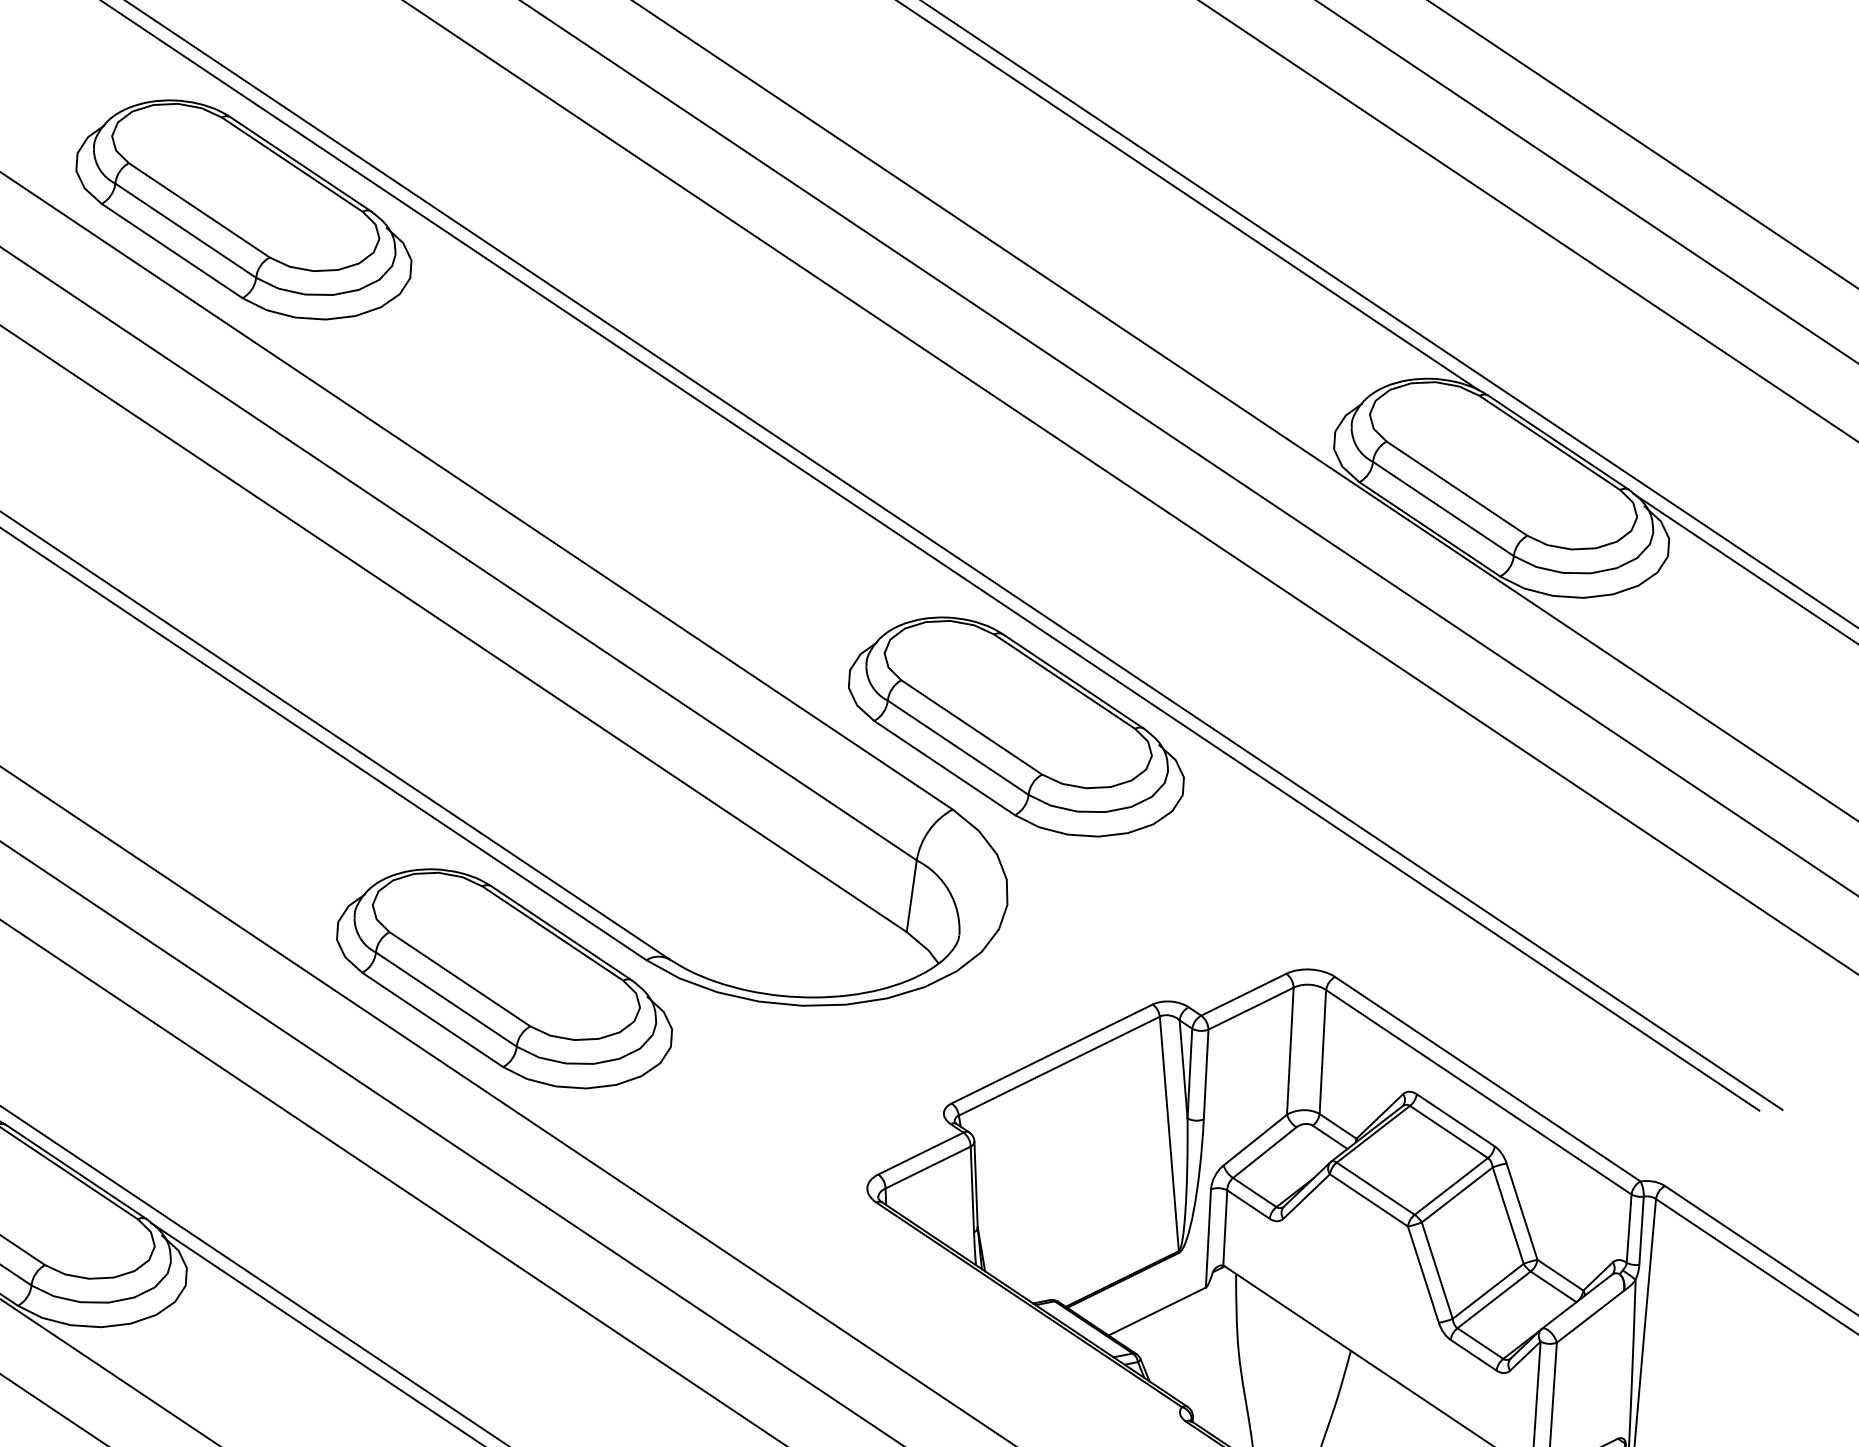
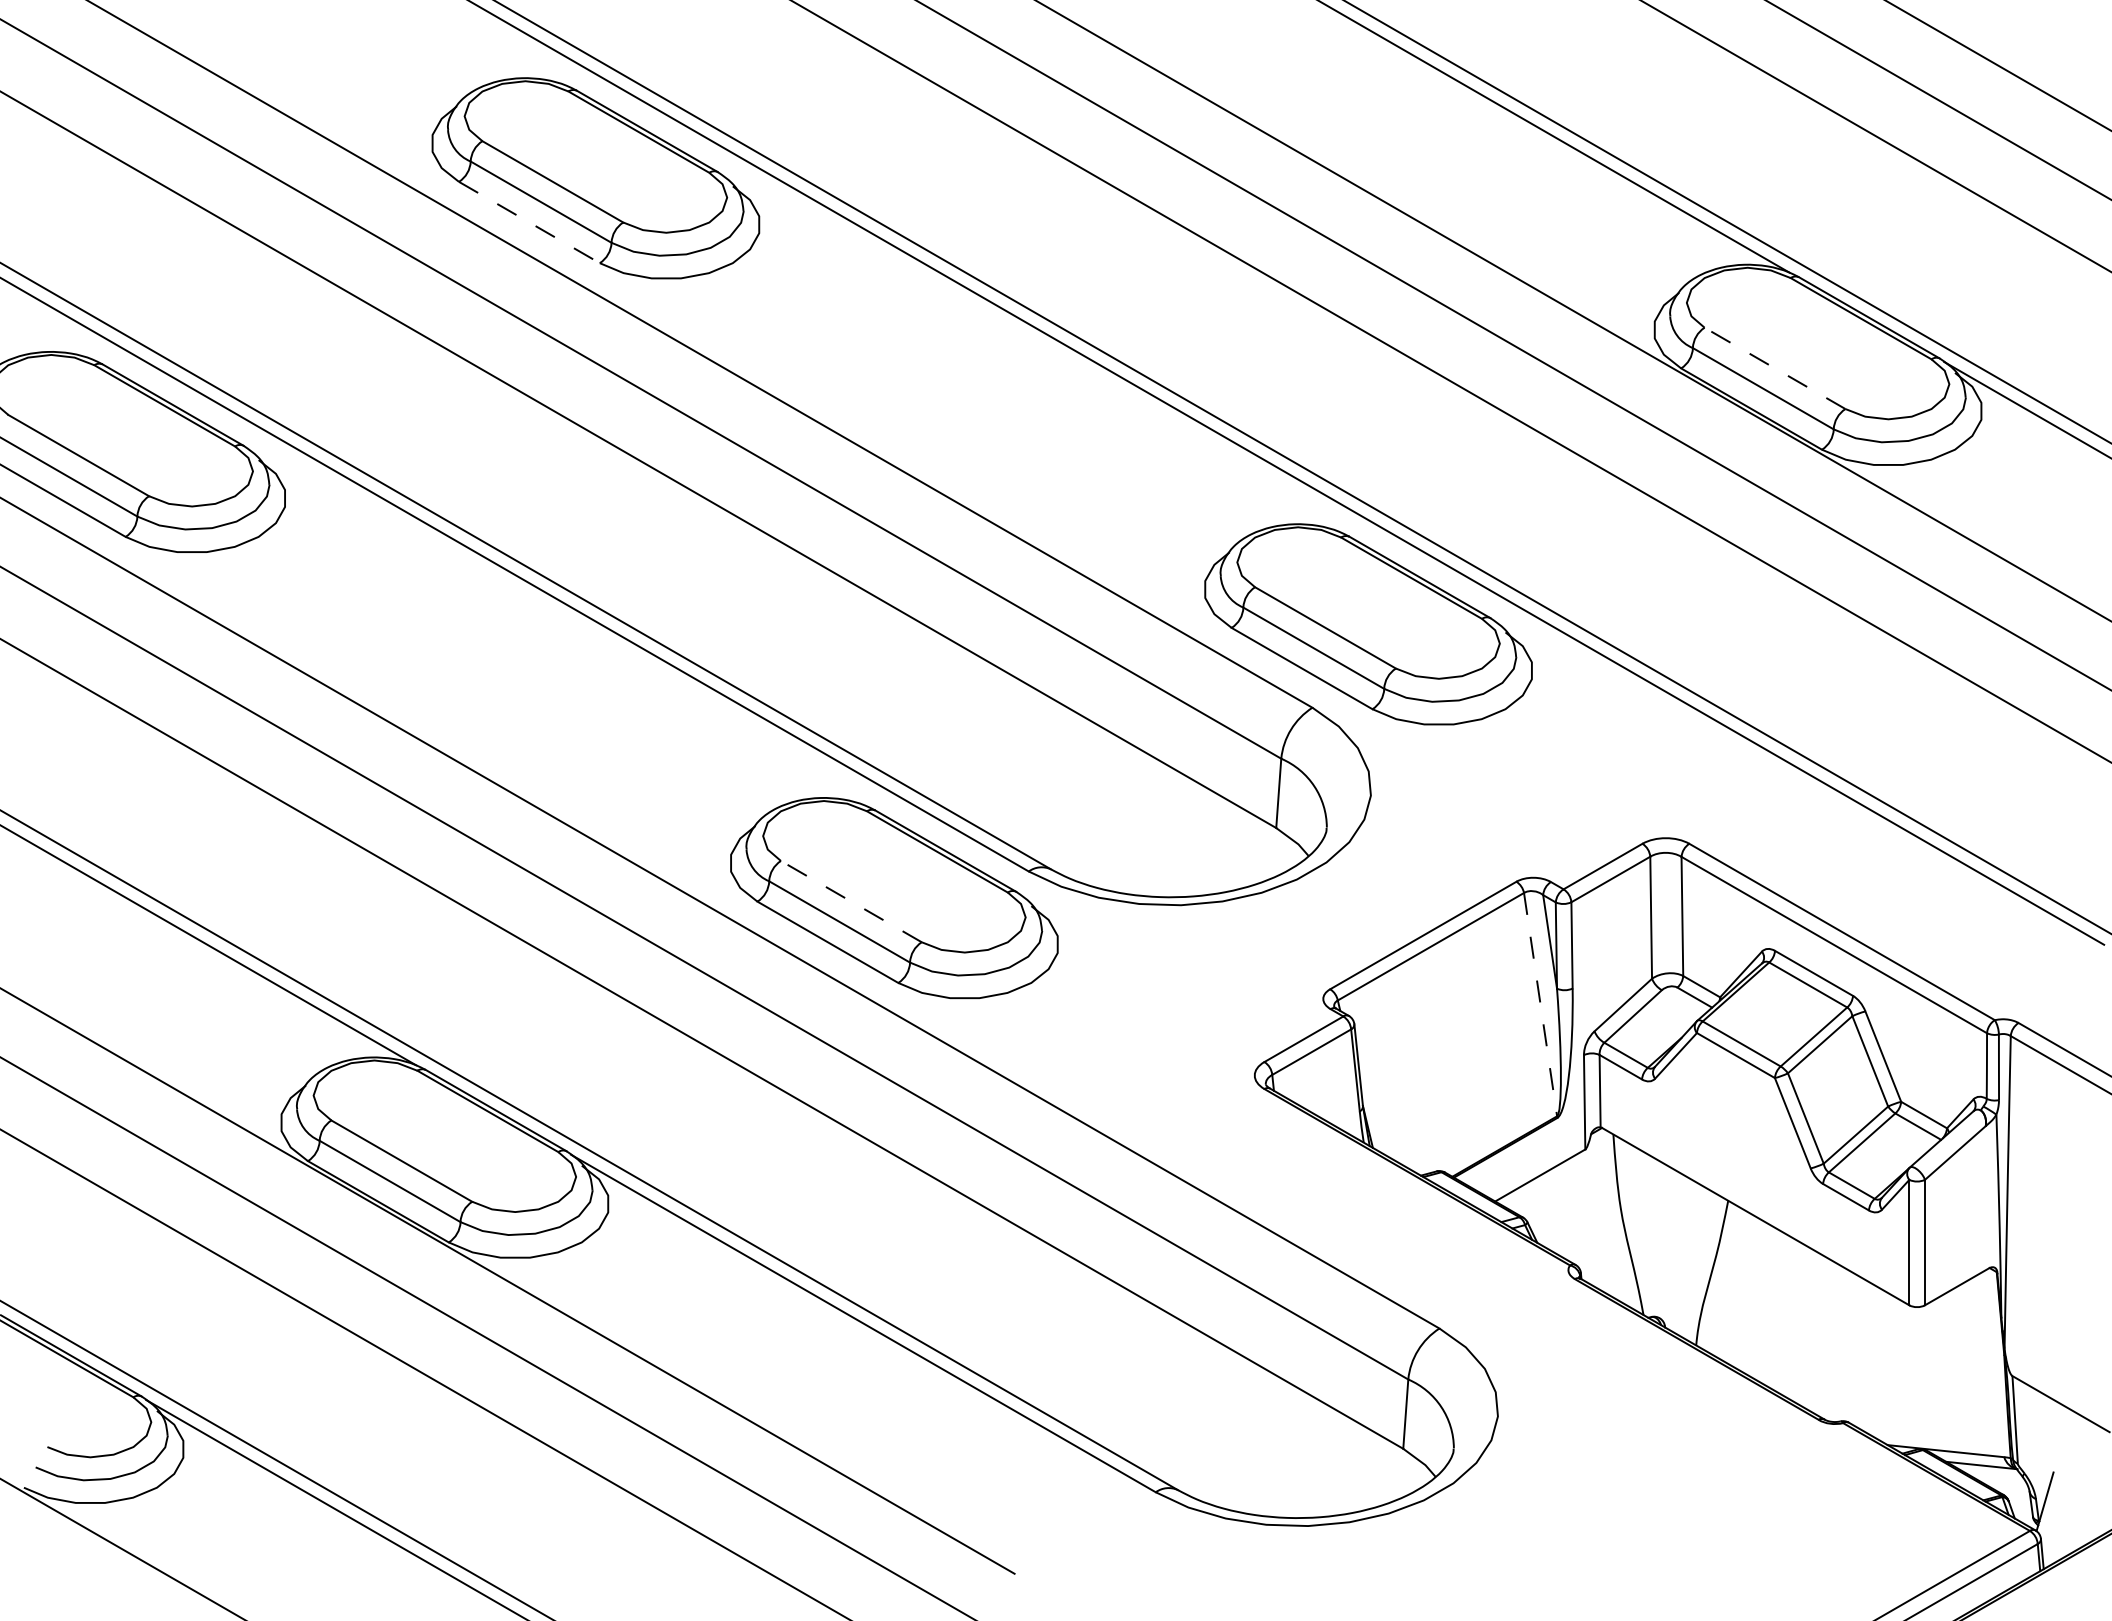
line: (172, 251) -> (529, 222), solid -> dashed
line: (1456, 488) -> (1774, 368), solid -> dashed
line: (459, 979) -> (850, 901), solid -> dashed
line: (1169, 1133) -> (1540, 1004), solid -> dashed

